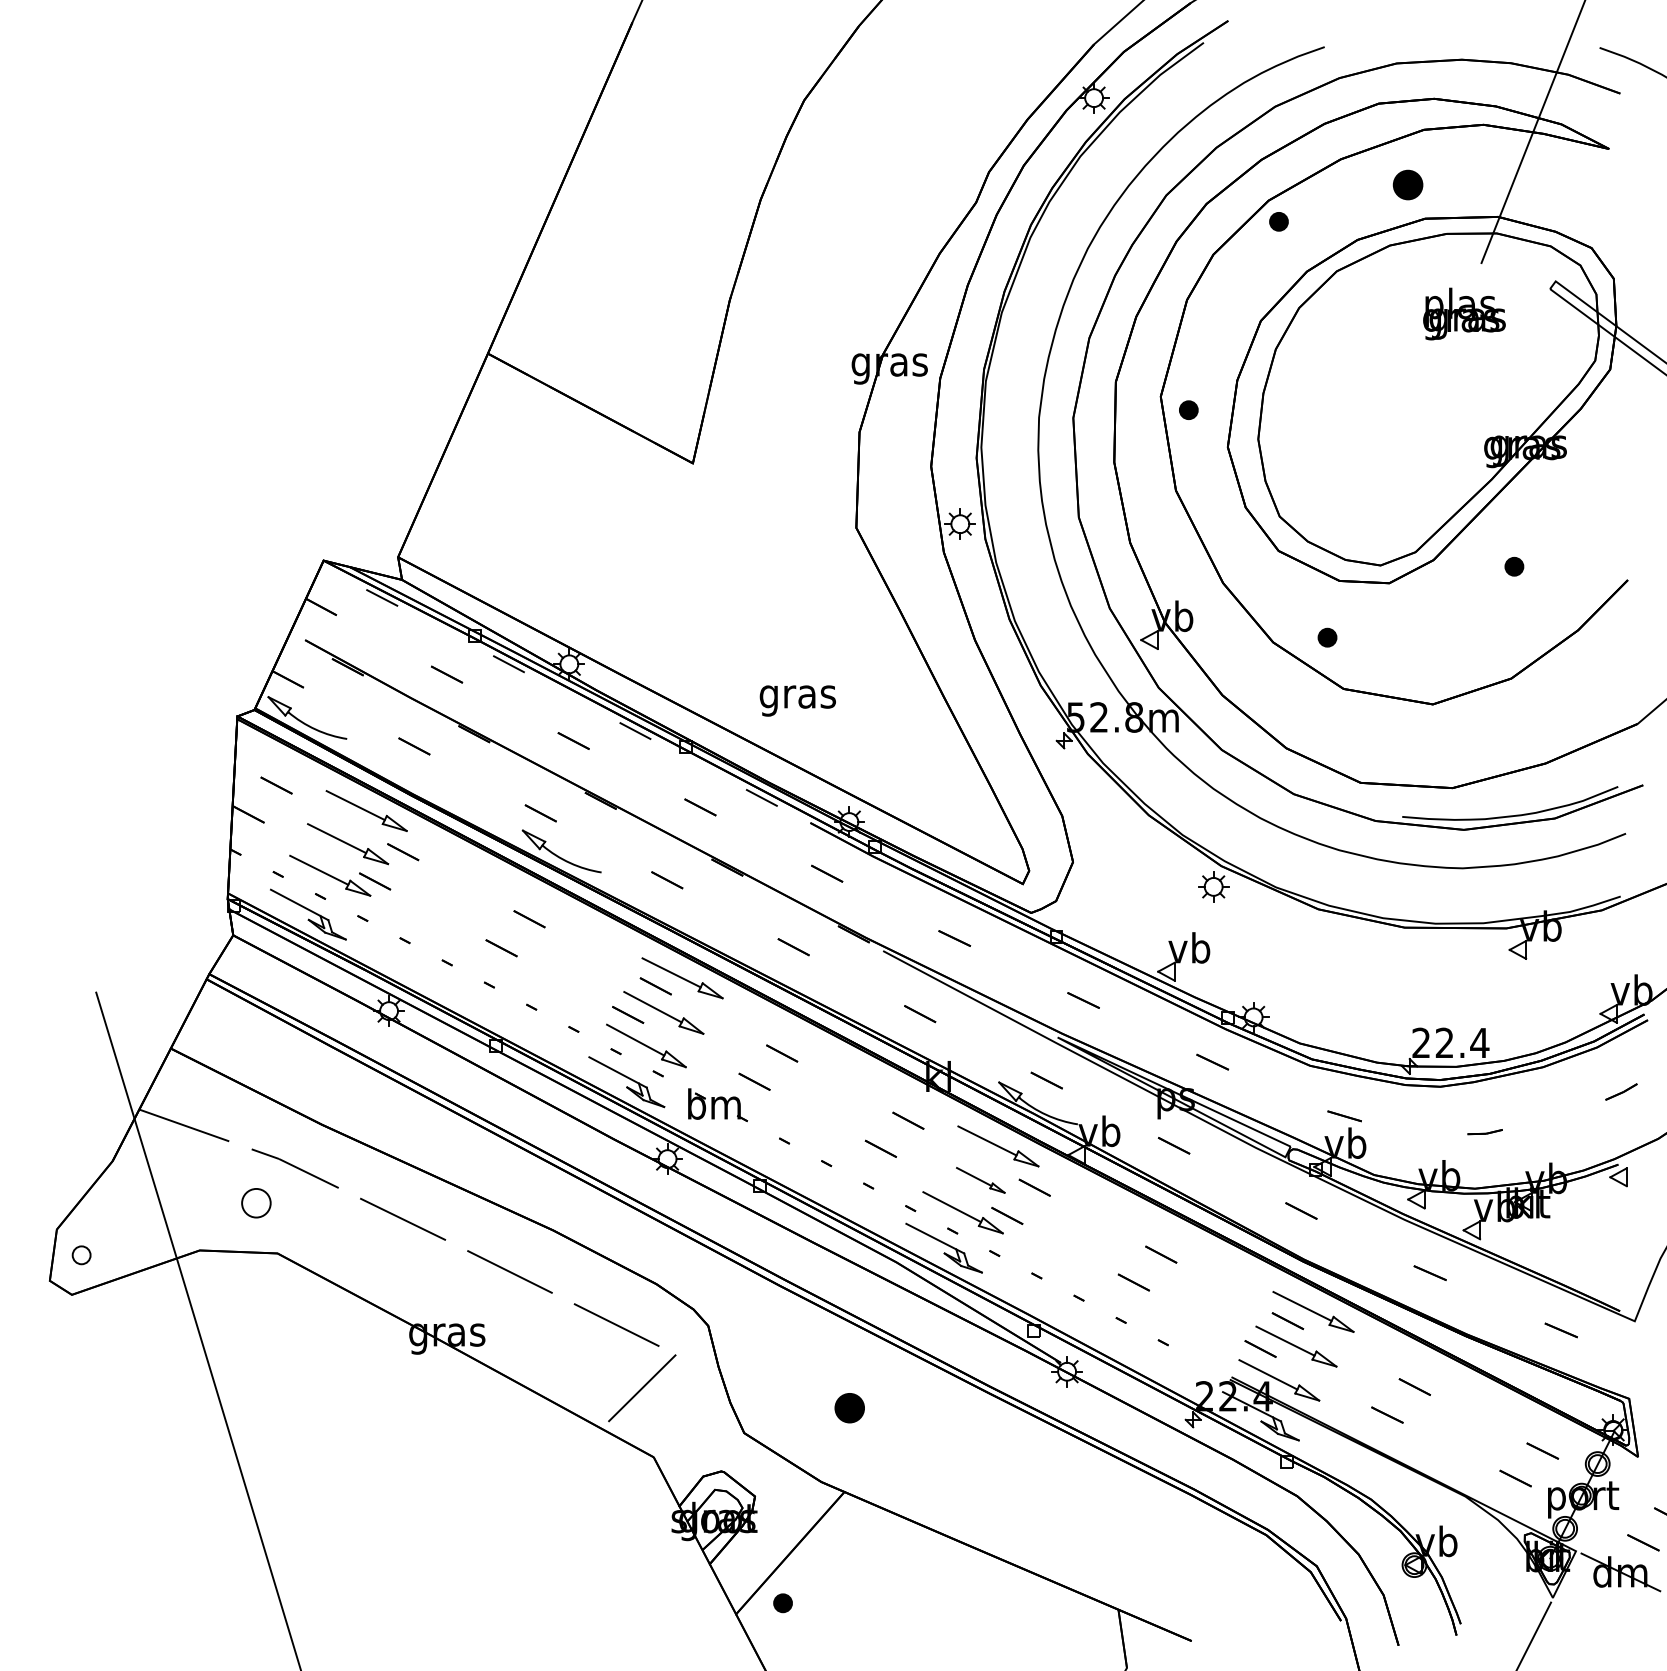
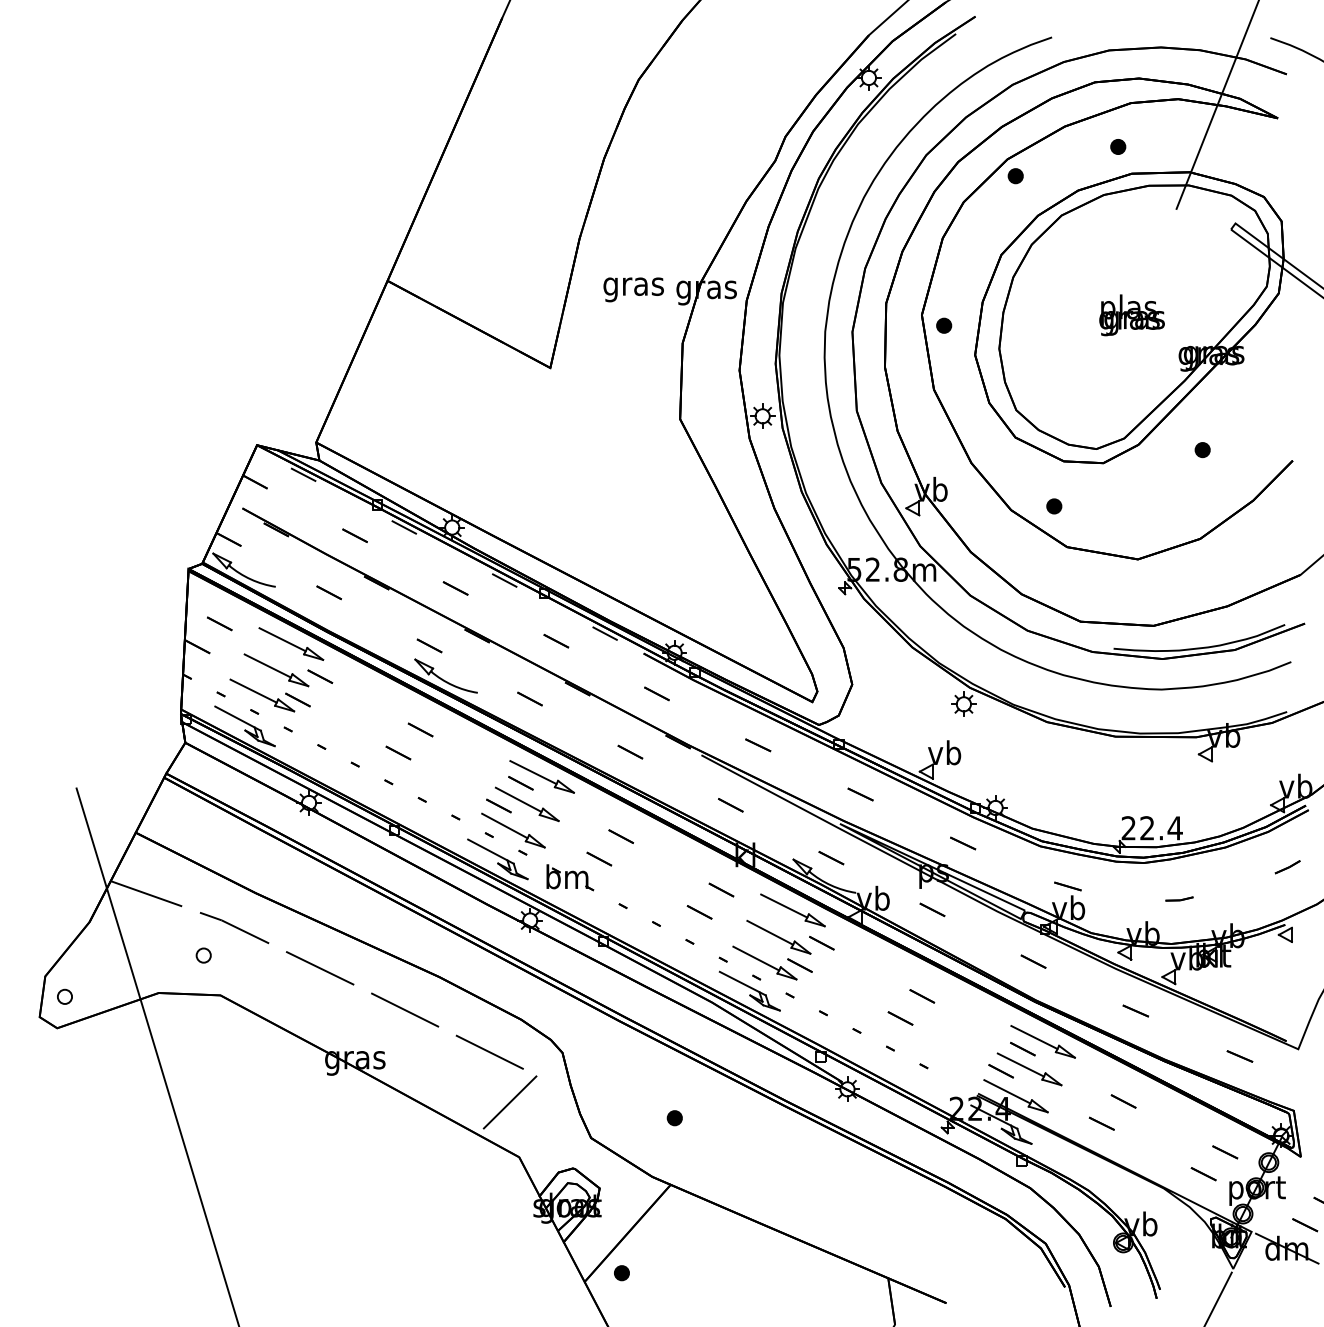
part: (1407, 184) -> (1117, 146), size x0.62
text: (1464, 313) -> (1132, 314), moved
text: (797, 700) -> (633, 289), moved
part: (980, 1180) -> (778, 937), size x1.67
part: (256, 1203) -> (203, 955), size x0.62
part: (849, 1407) -> (674, 1117), size x0.62

